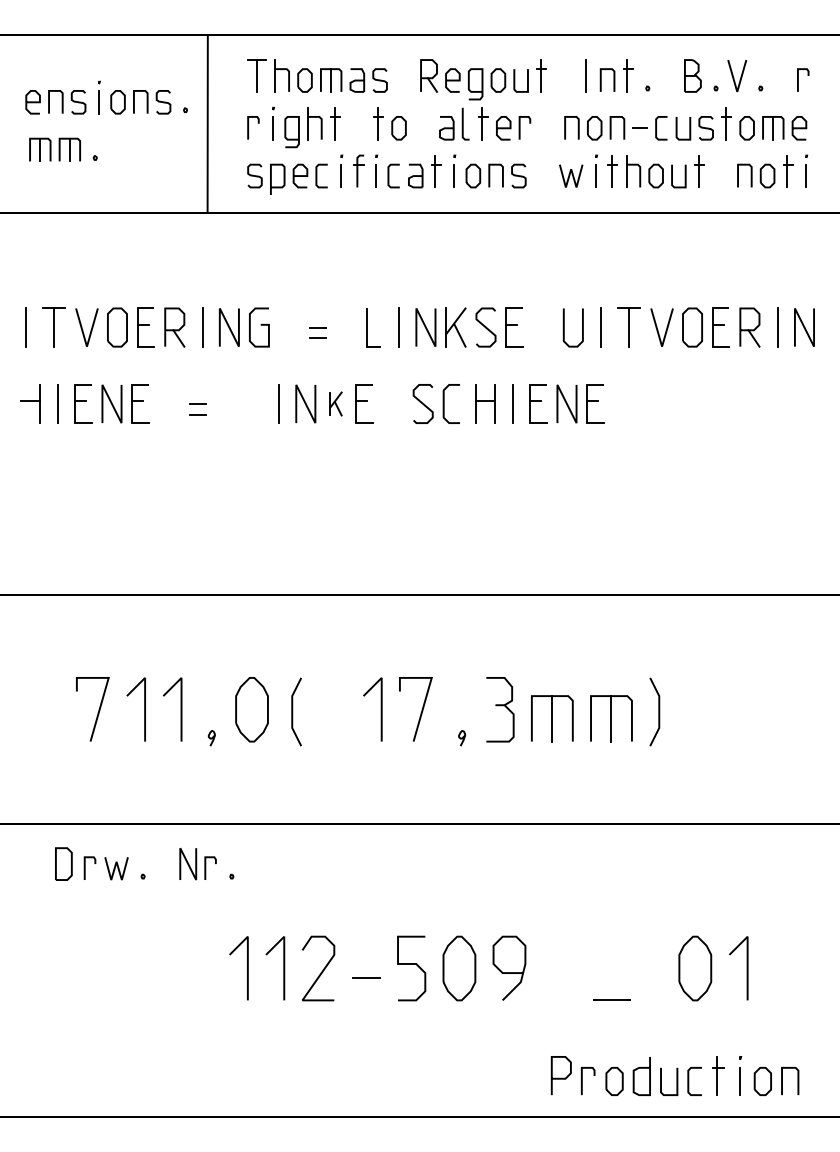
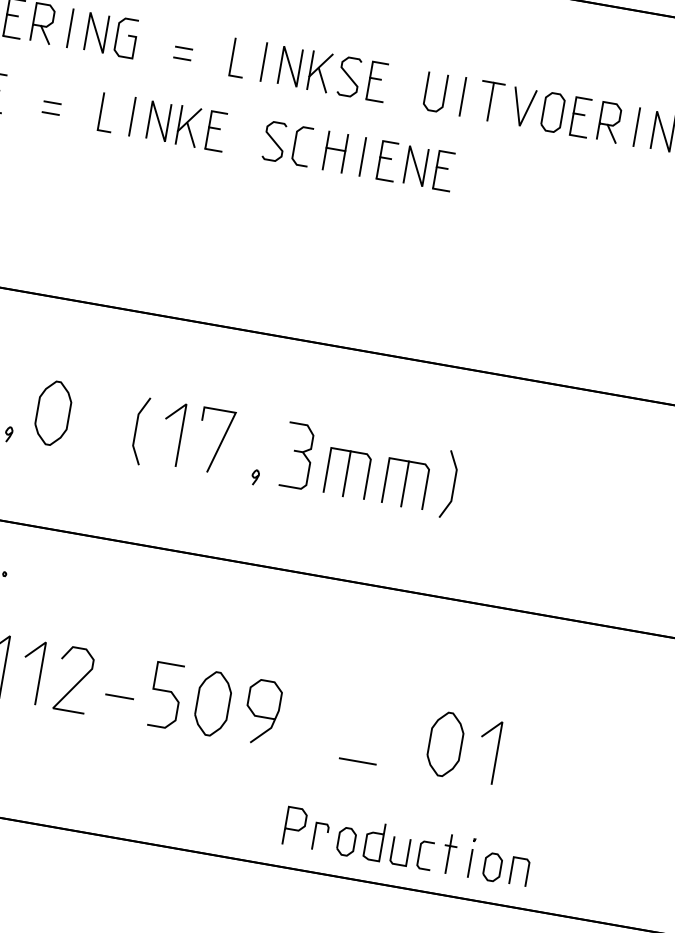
part: (335, 403) -> (188, 125), size x1.67
line: (247, 404) -> (101, 111), added
line: (293, 711) -> (137, 429), moved

